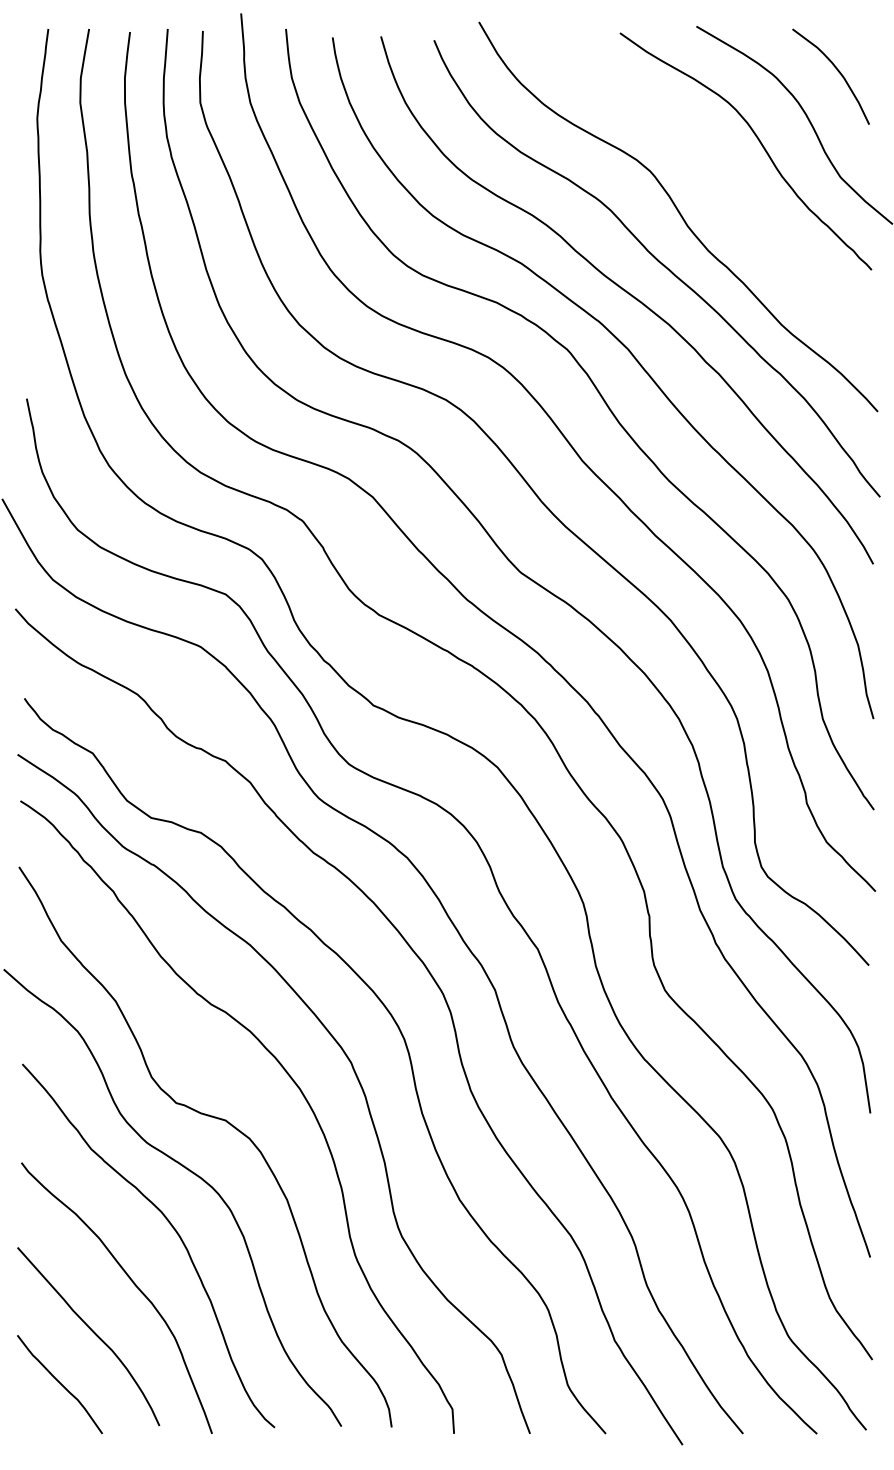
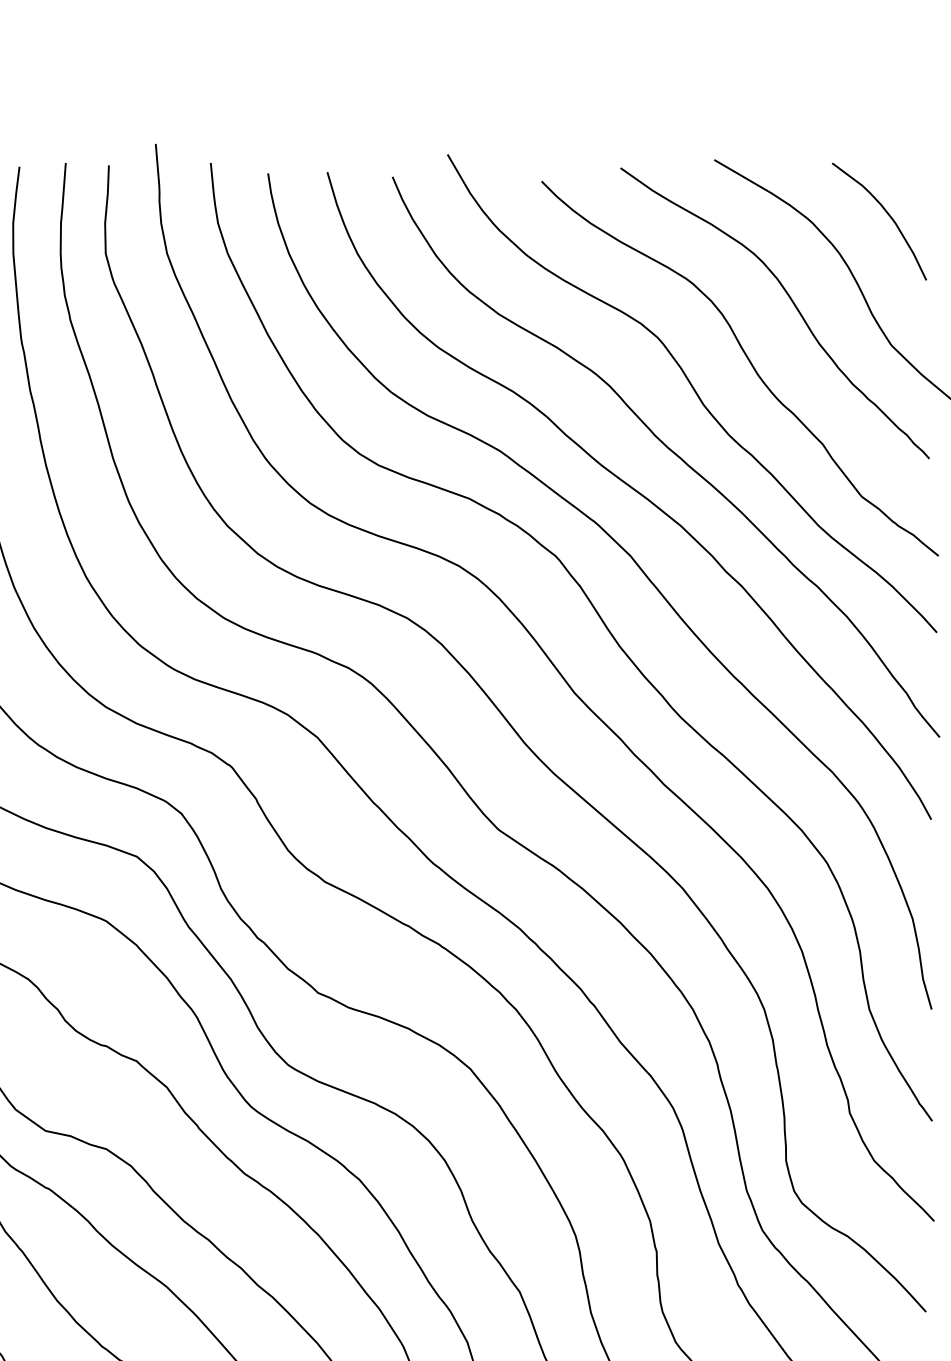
curve: (724, 191) -> (748, 362), added

